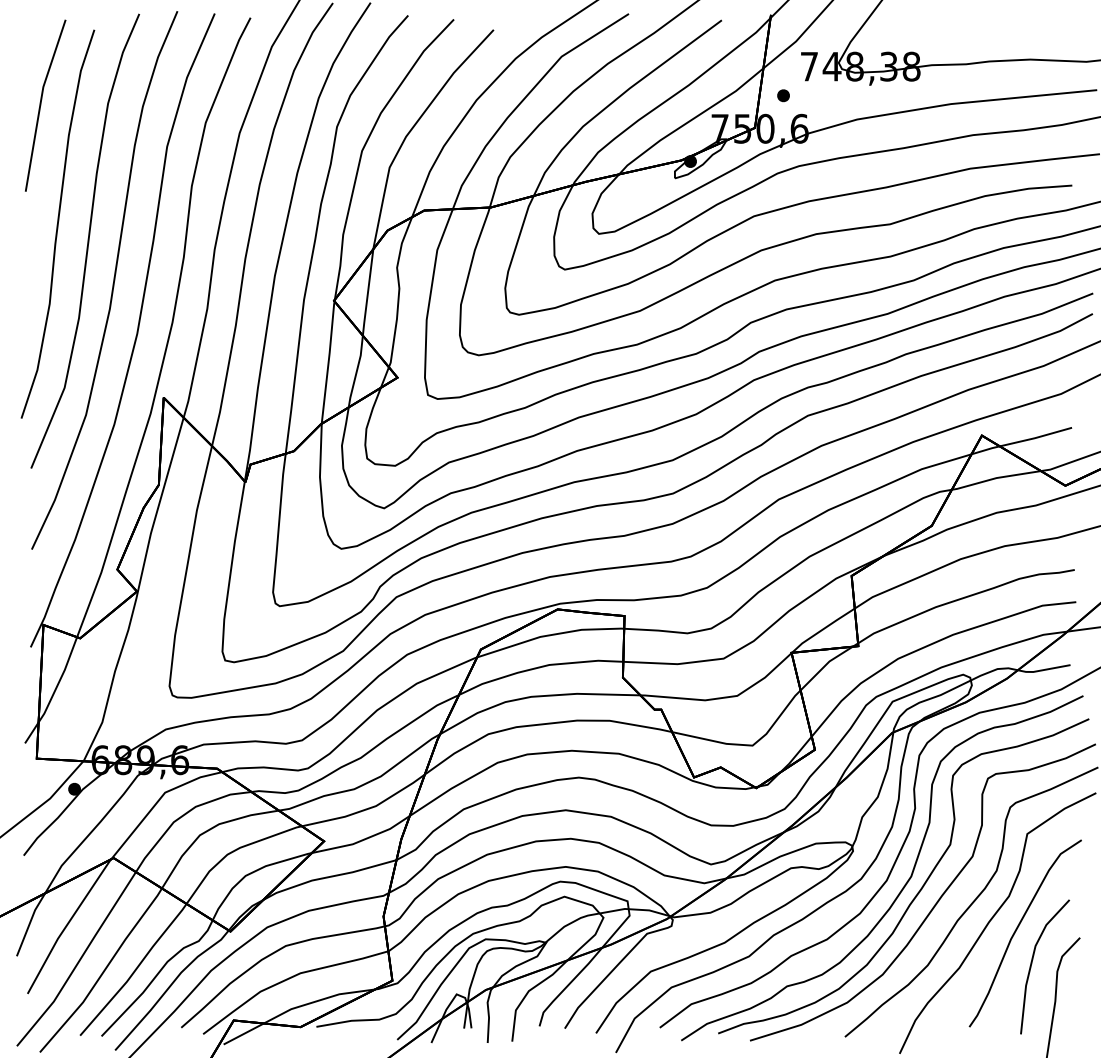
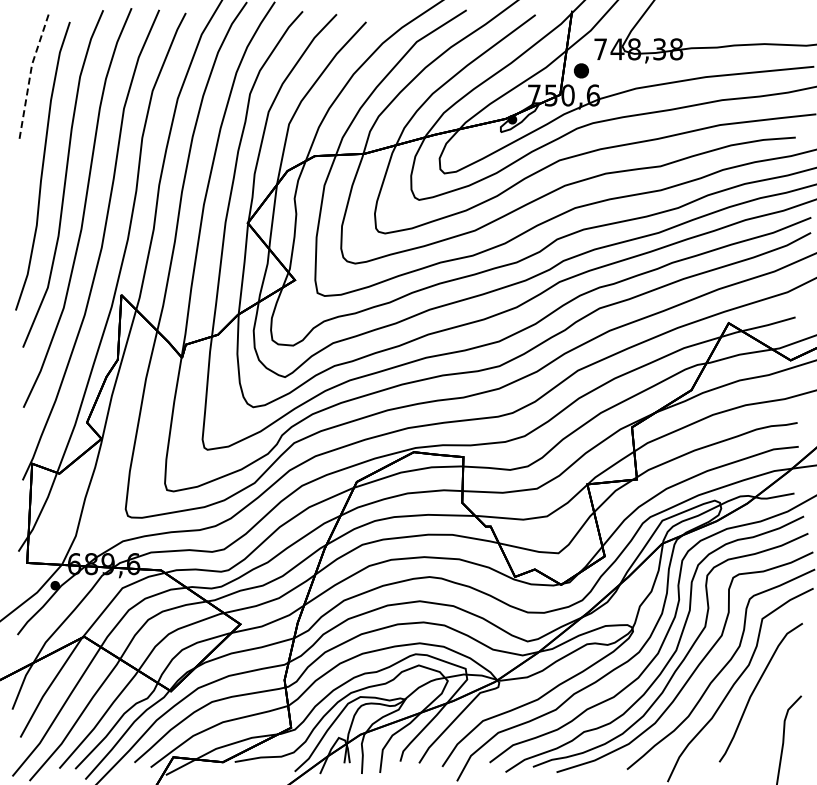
part: (783, 95) -> (581, 70), size x1.6
line: (39, 104) -> (29, 77), solid -> dashed
line: (1032, 964) -> (766, 715), removed

